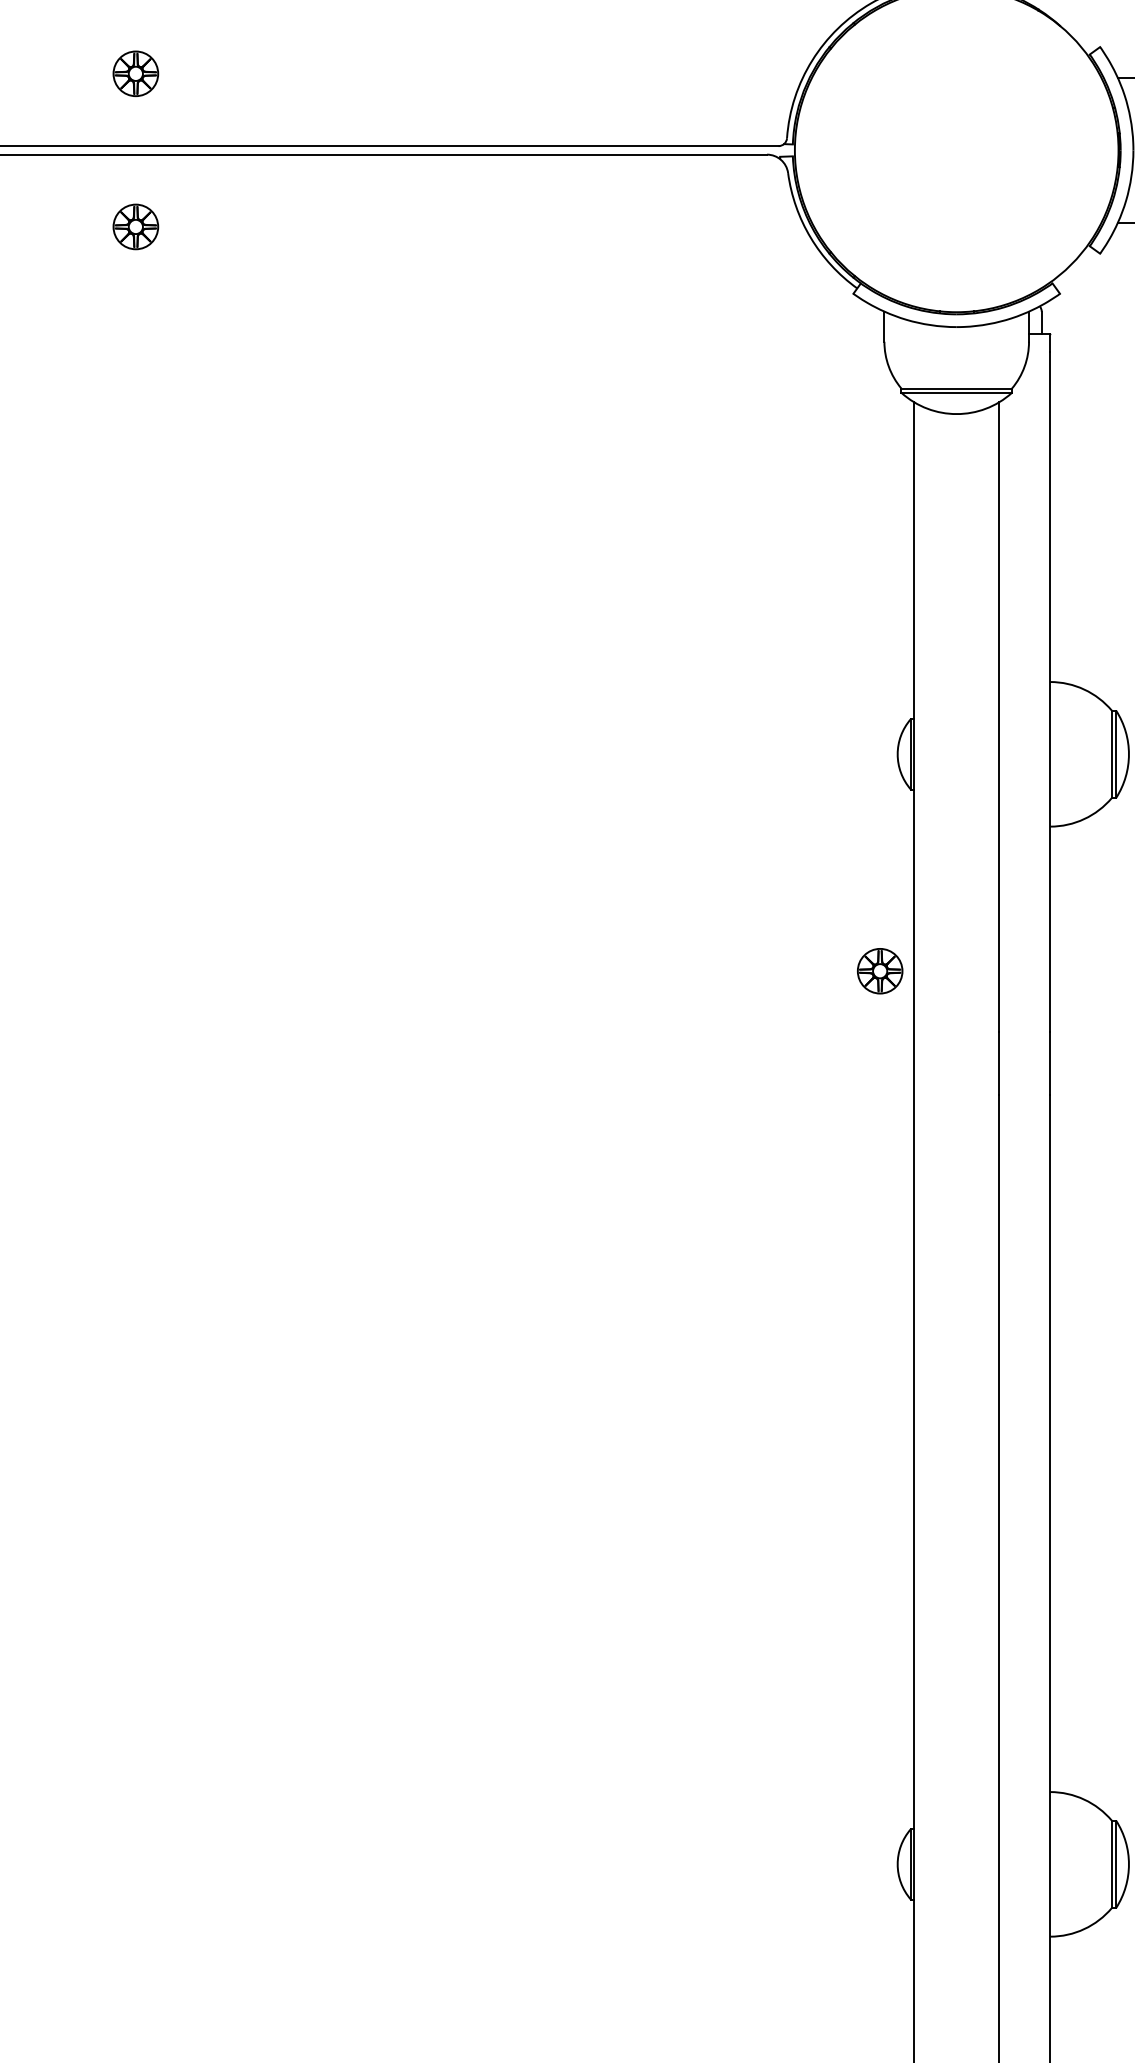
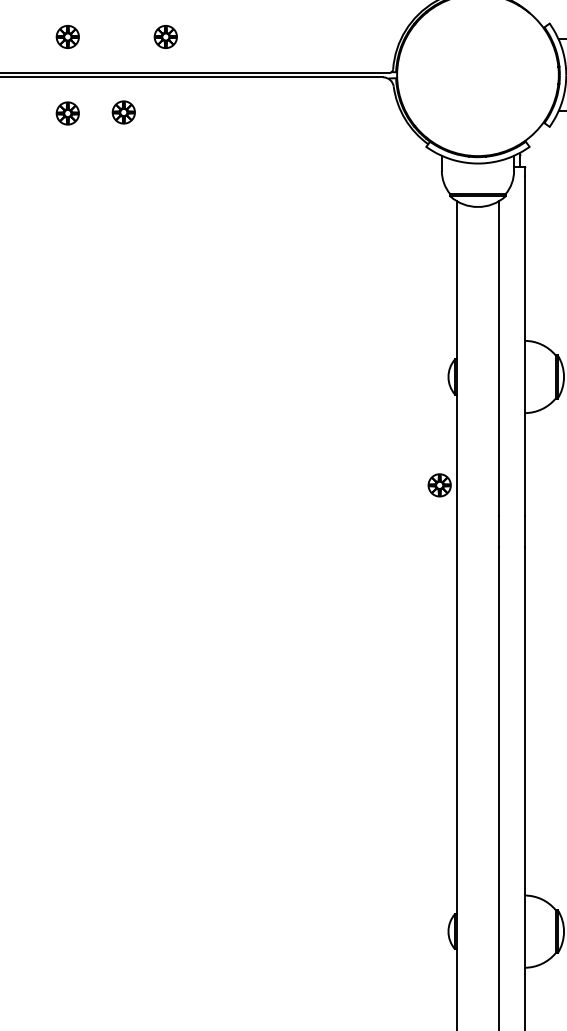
part: (331, 72) -> (165, 36), added
part: (247, 224) -> (123, 112), added

